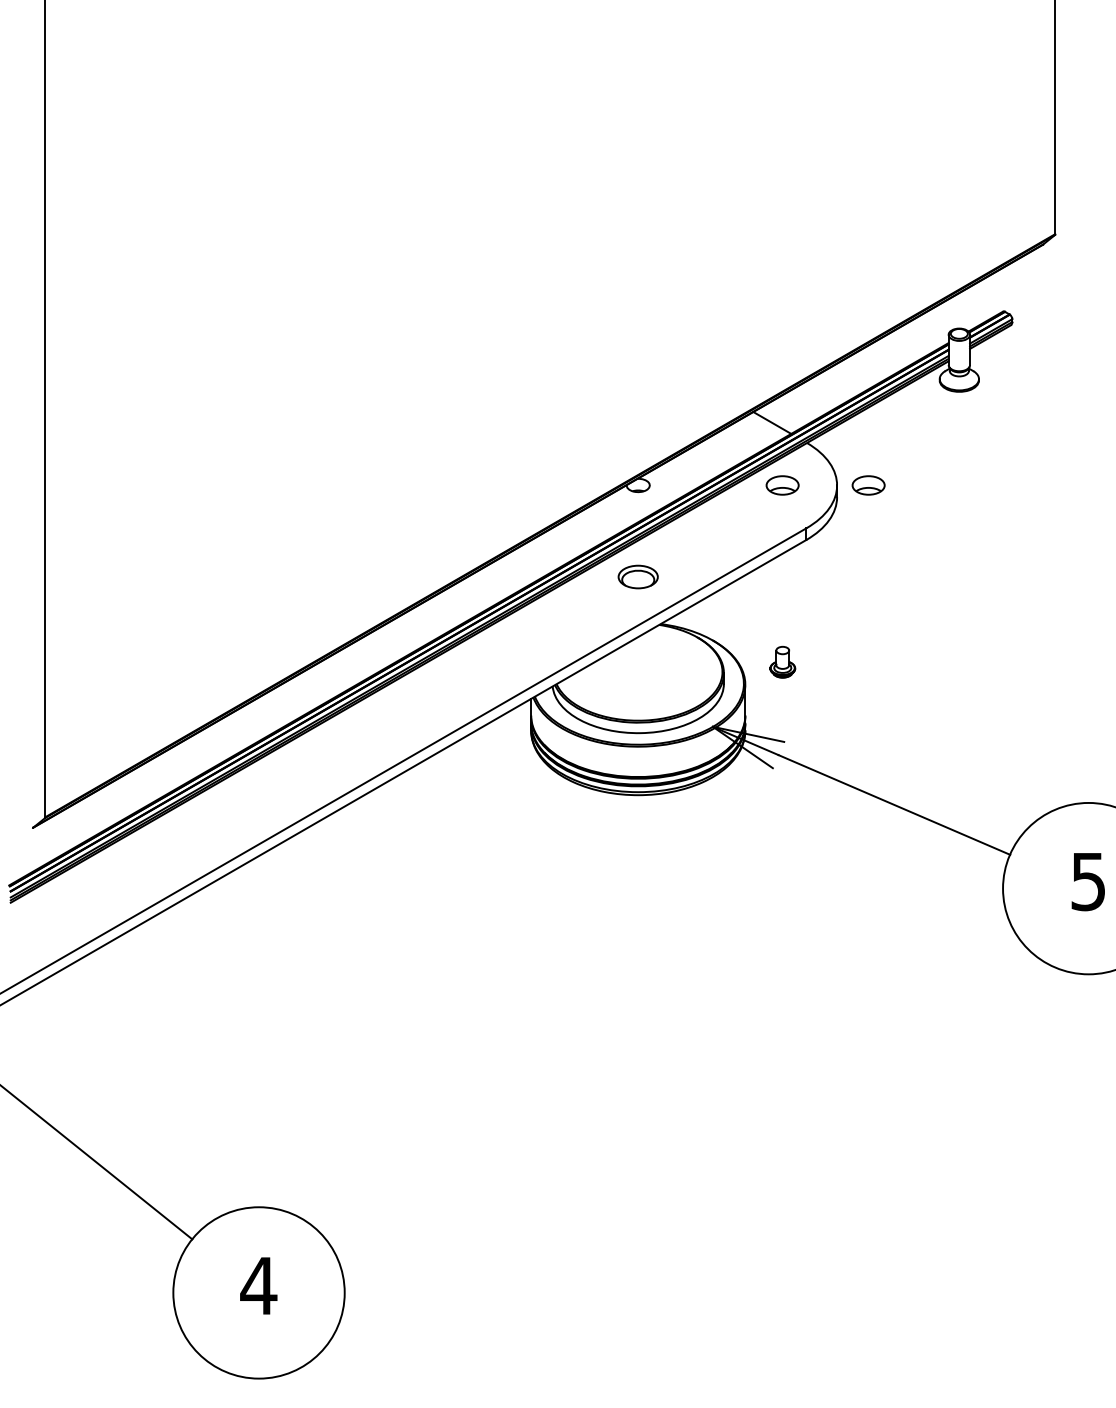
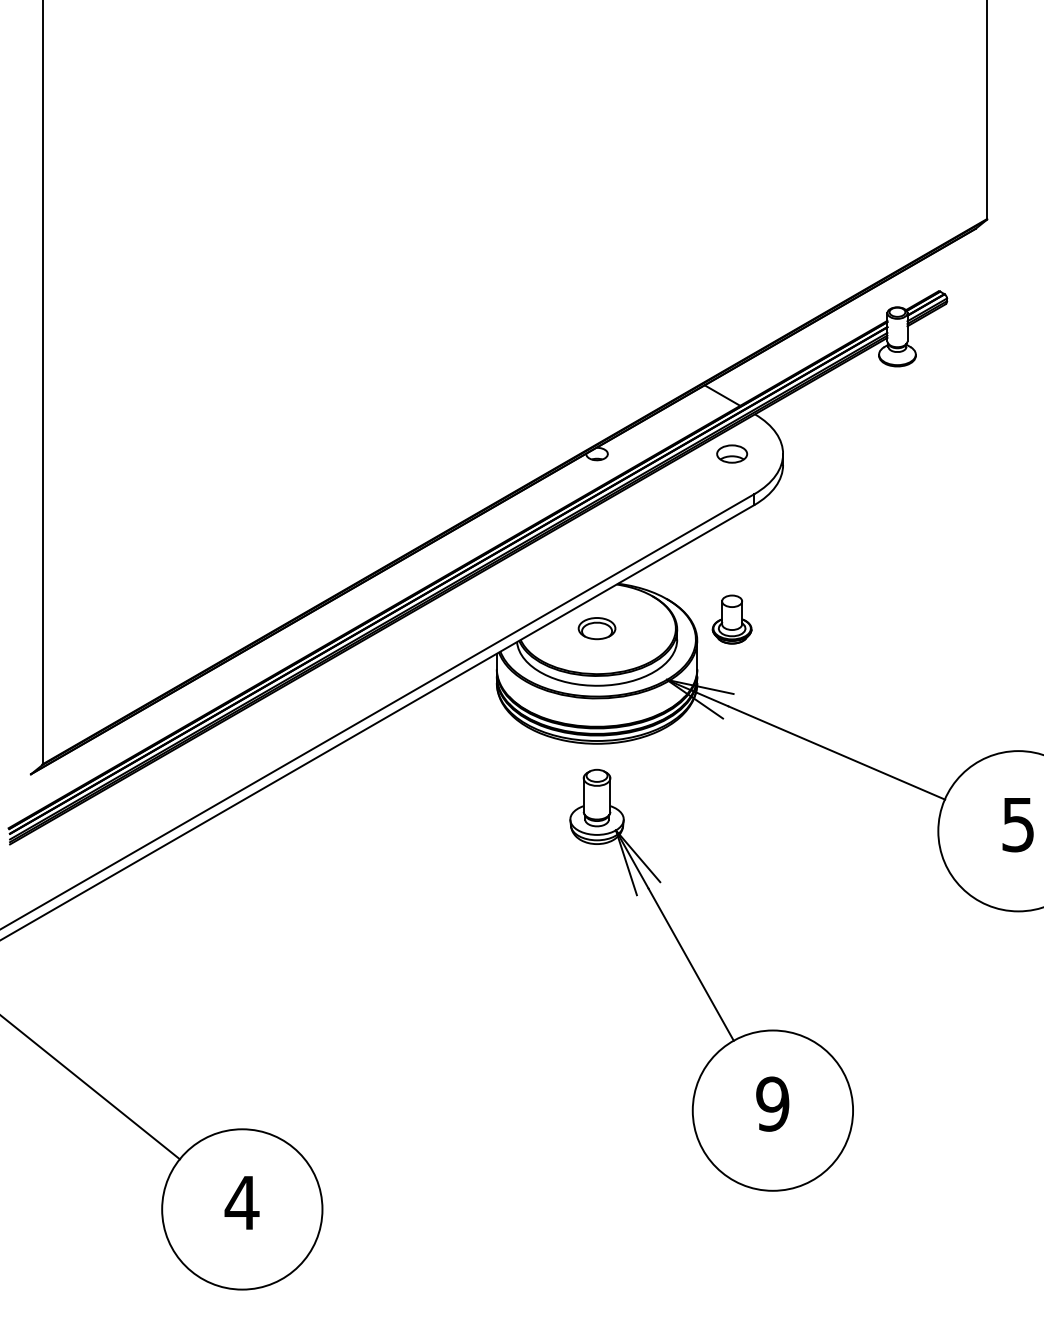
part: (868, 485) -> (812, 454), removed
part: (637, 576) -> (596, 628), moved
part: (782, 661) -> (732, 618), size x1.67
part: (751, 1051) -> (703, 983), added

